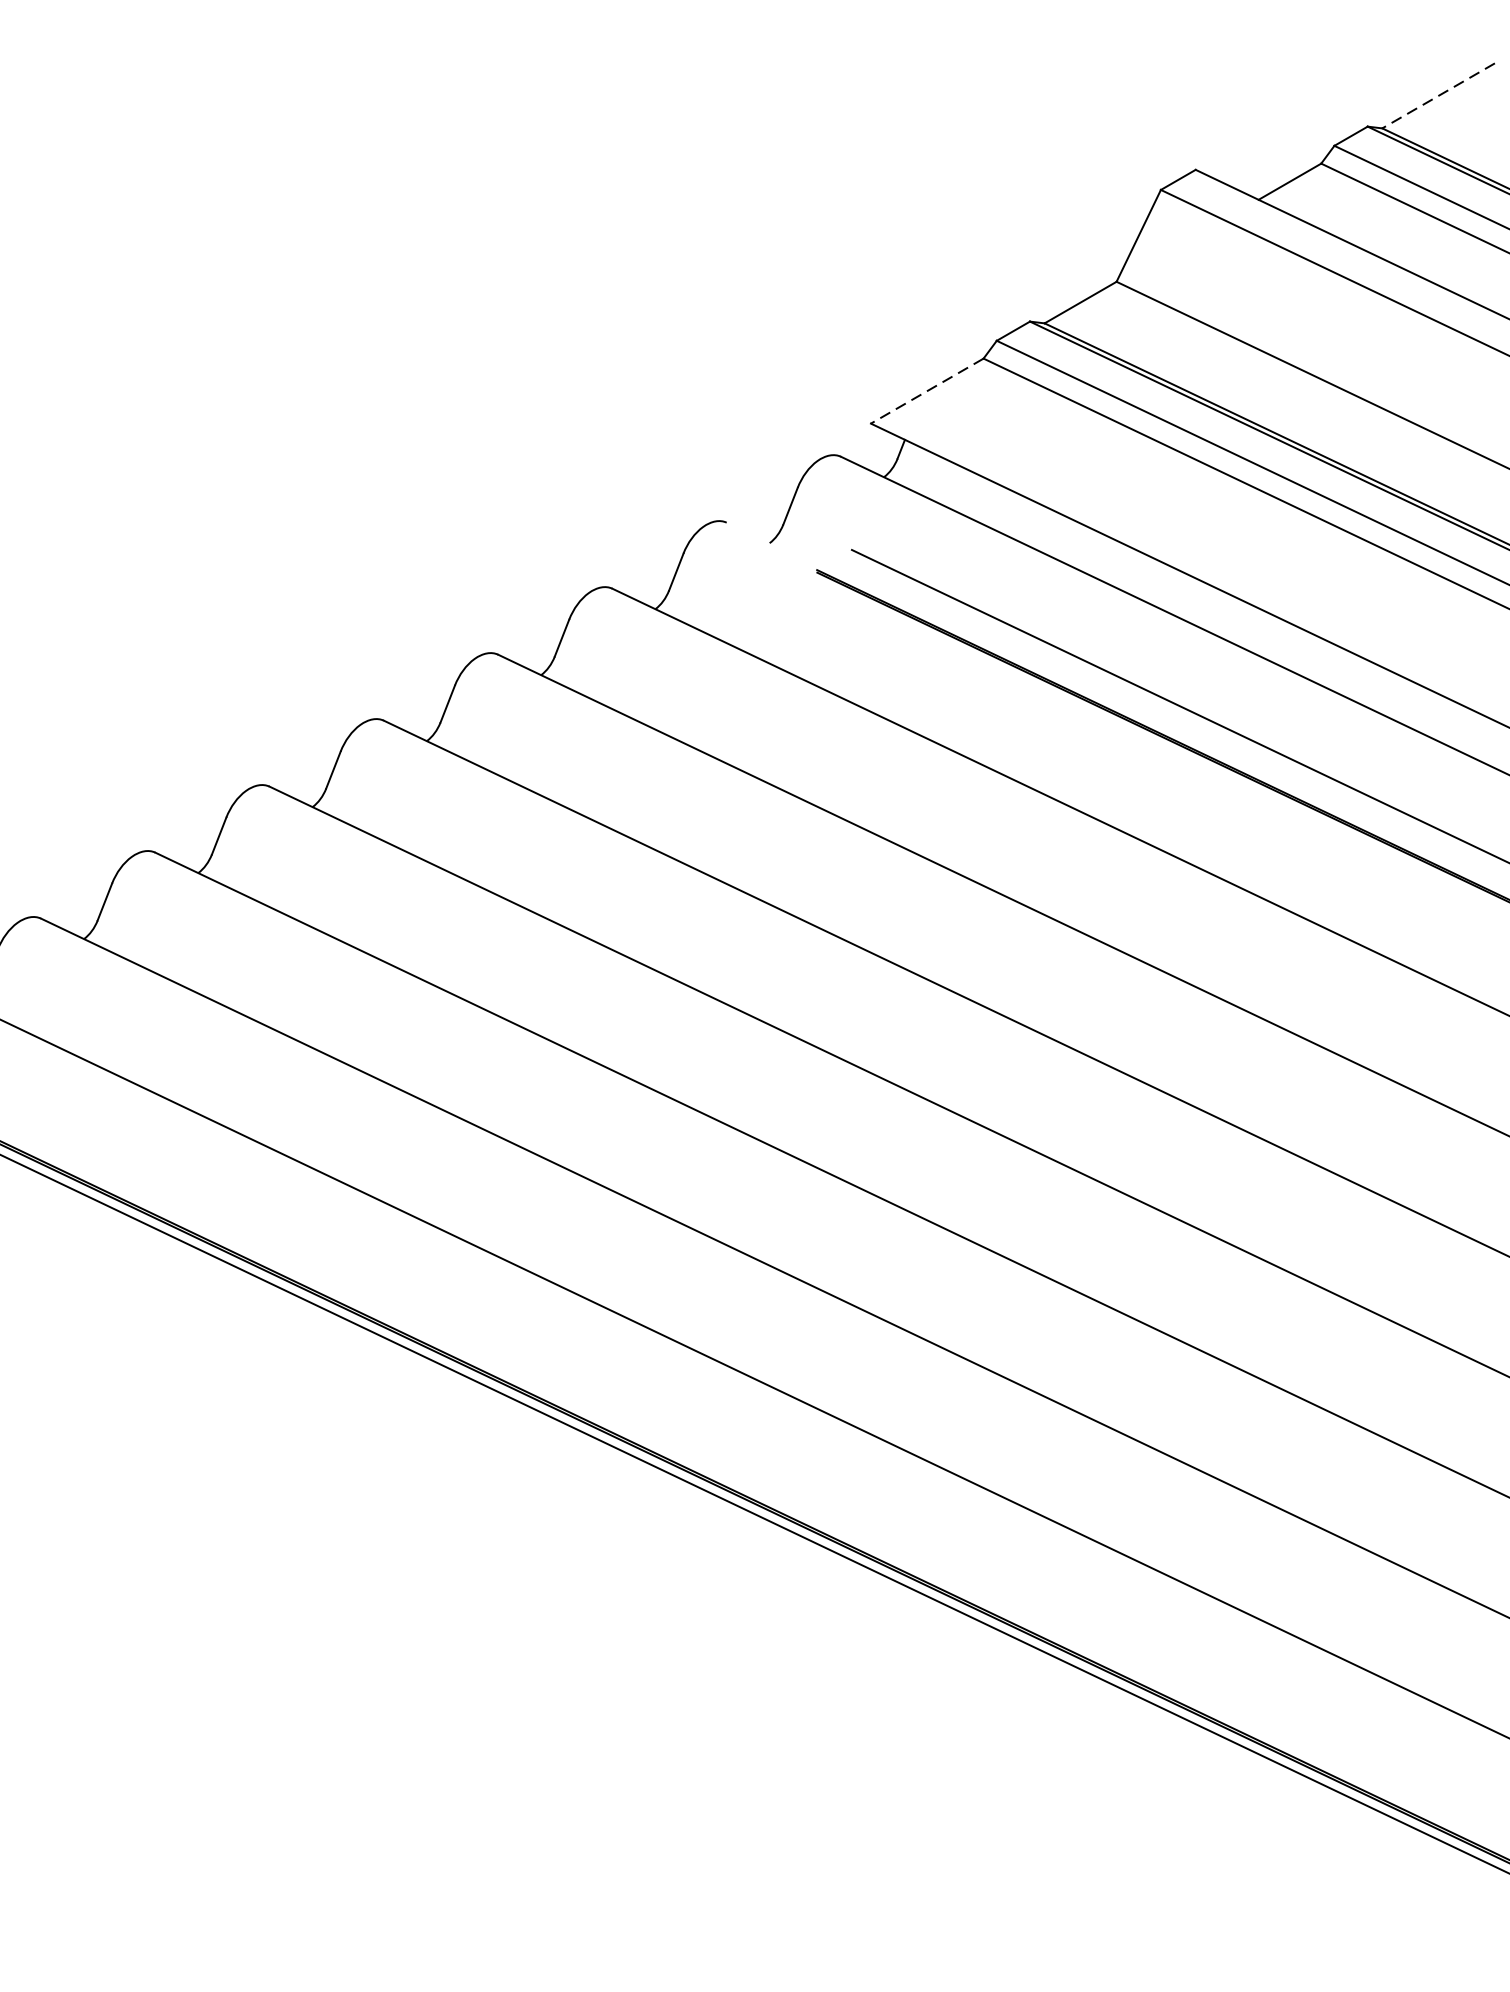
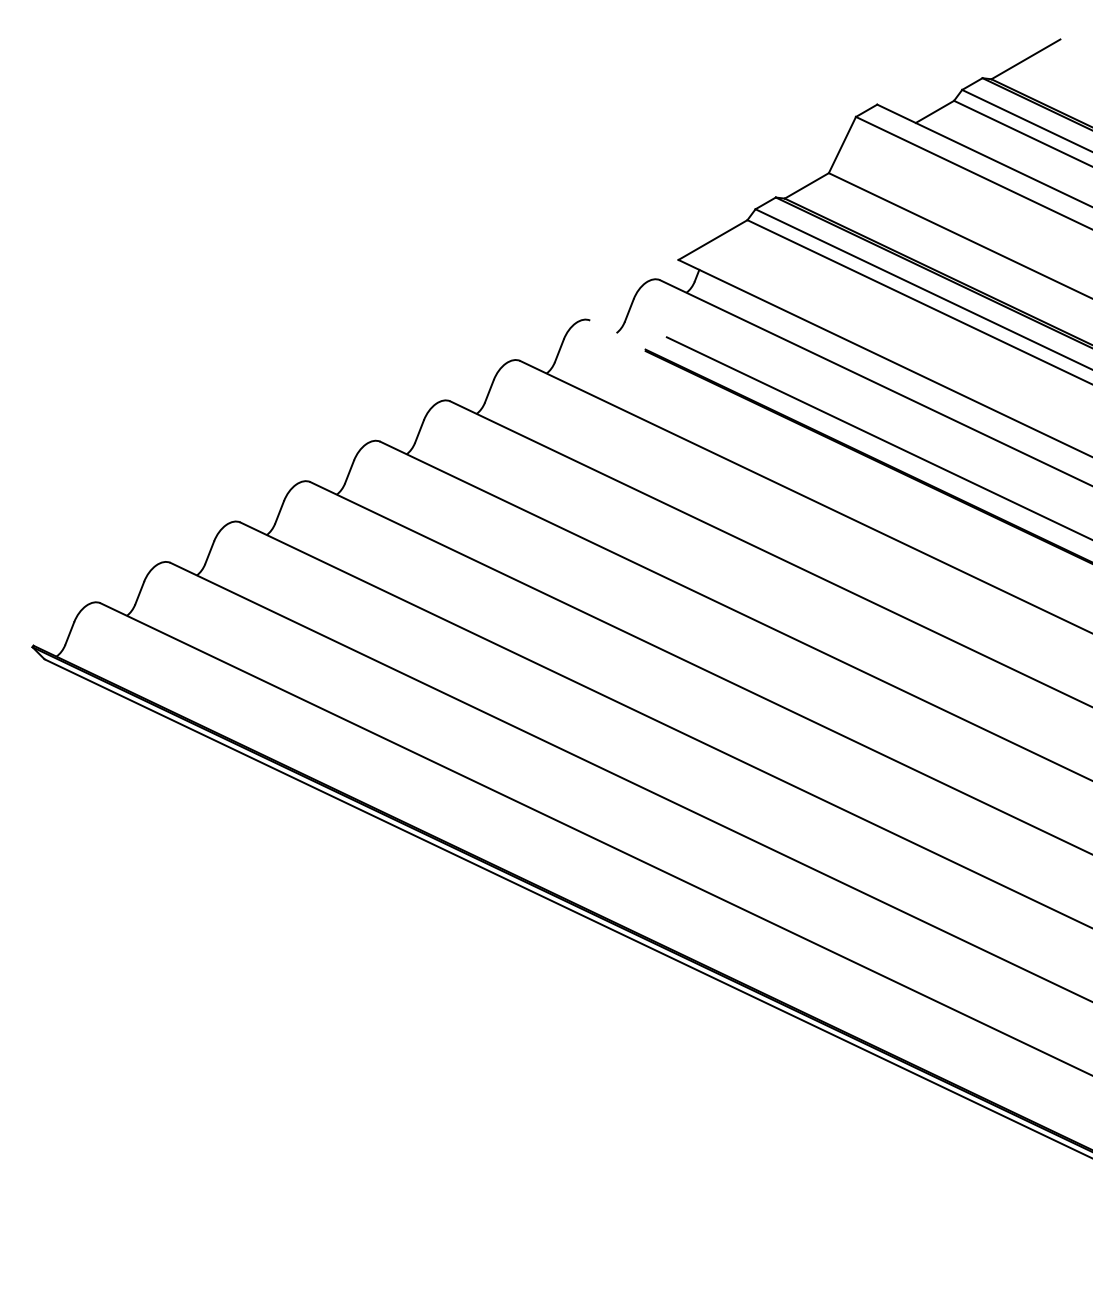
line: (1437, 96) -> (1025, 59), dashed -> solid
line: (926, 391) -> (712, 240), dashed -> solid

